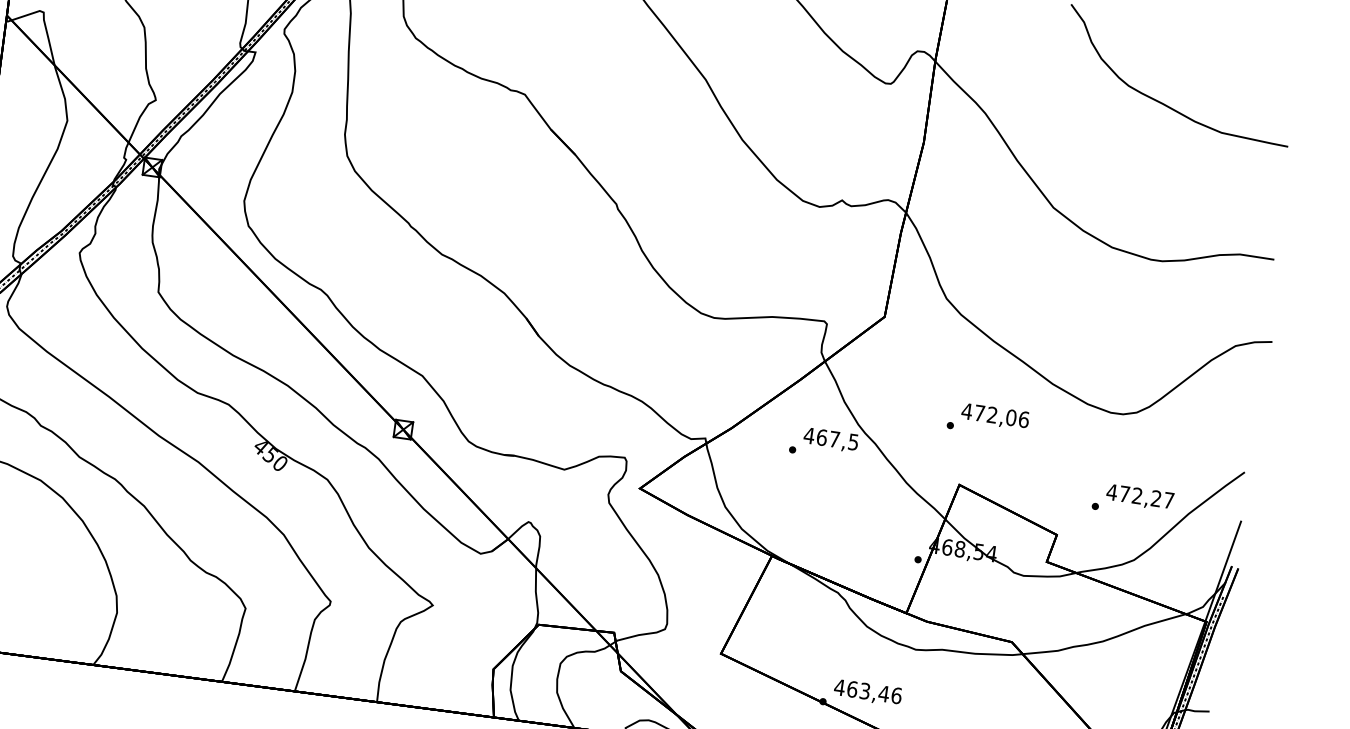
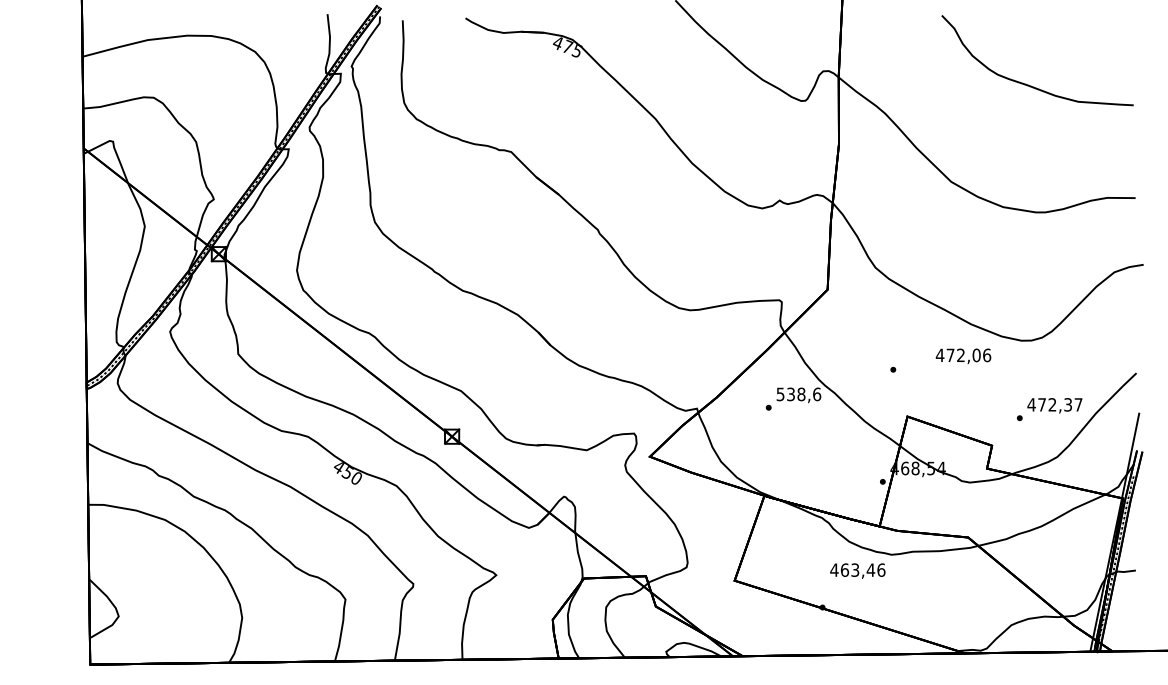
text: (995, 415) -> (963, 355), moved
text: (831, 439) -> (798, 394), 467,5 -> 538,6
text: (1155, 498) -> (1067, 404), 472,27 -> 472,37
text: (867, 691) -> (857, 570), moved

